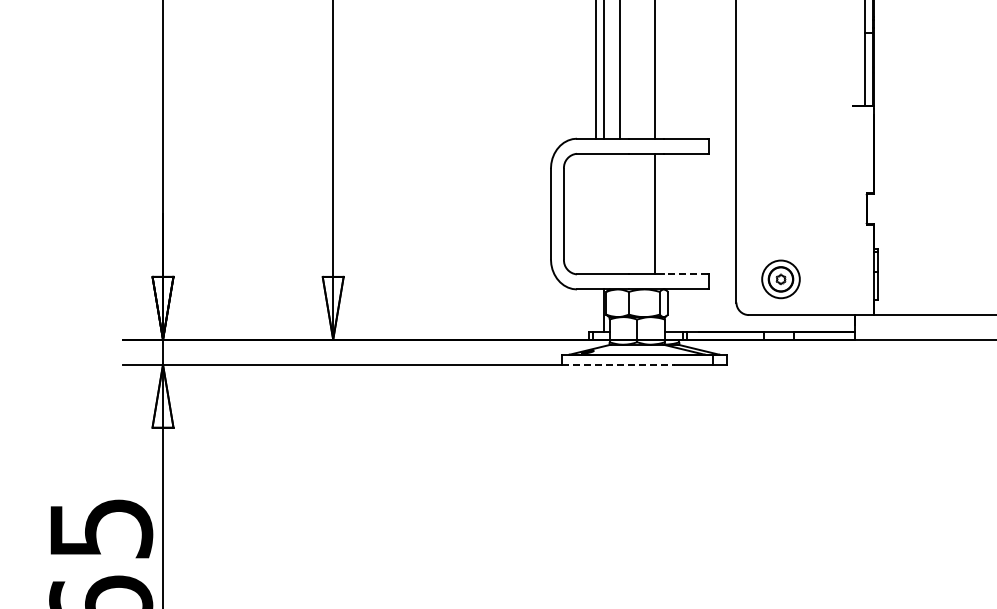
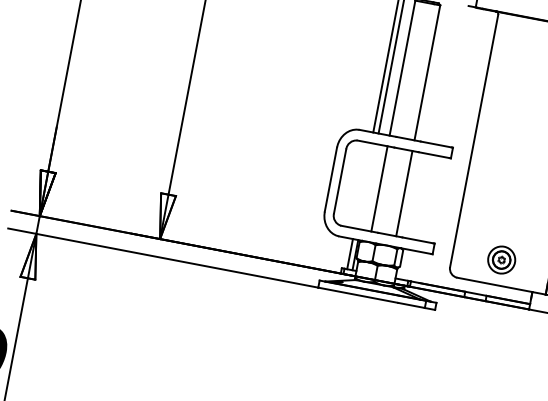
line: (619, 213) -> (379, 188), added
line: (685, 274) -> (417, 240), dashed -> solid
part: (780, 279) -> (501, 260), moved
line: (596, 310) -> (350, 253), added
line: (618, 364) -> (358, 295), dashed -> solid

